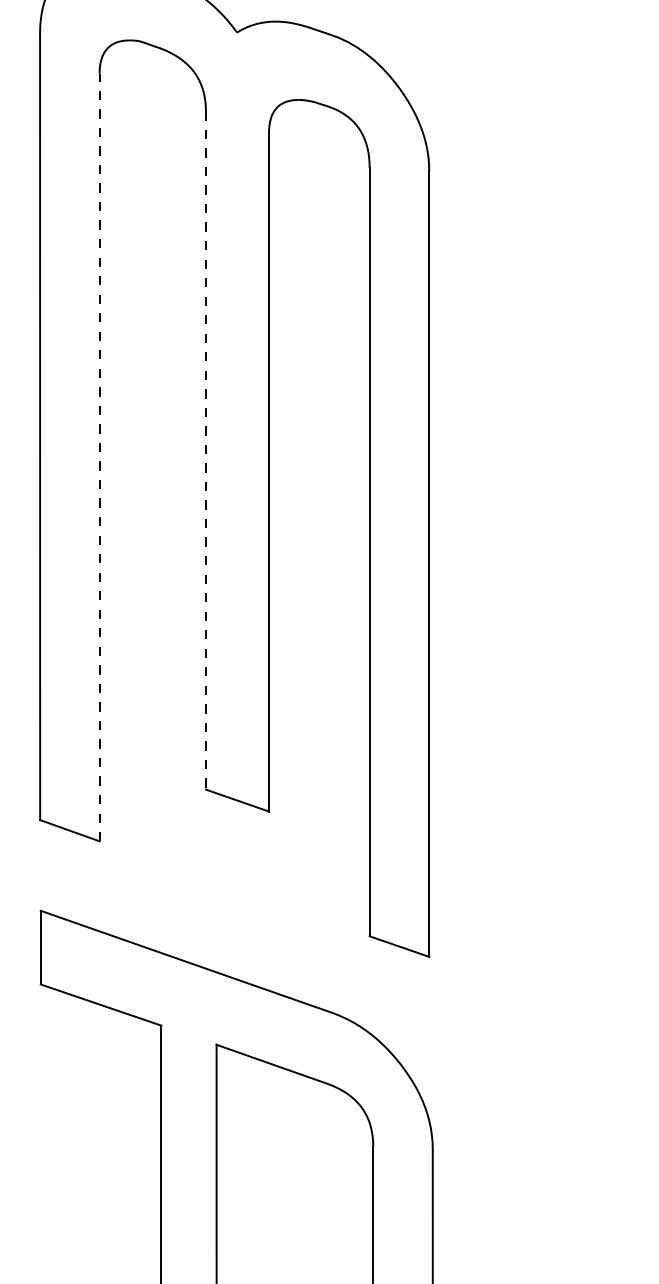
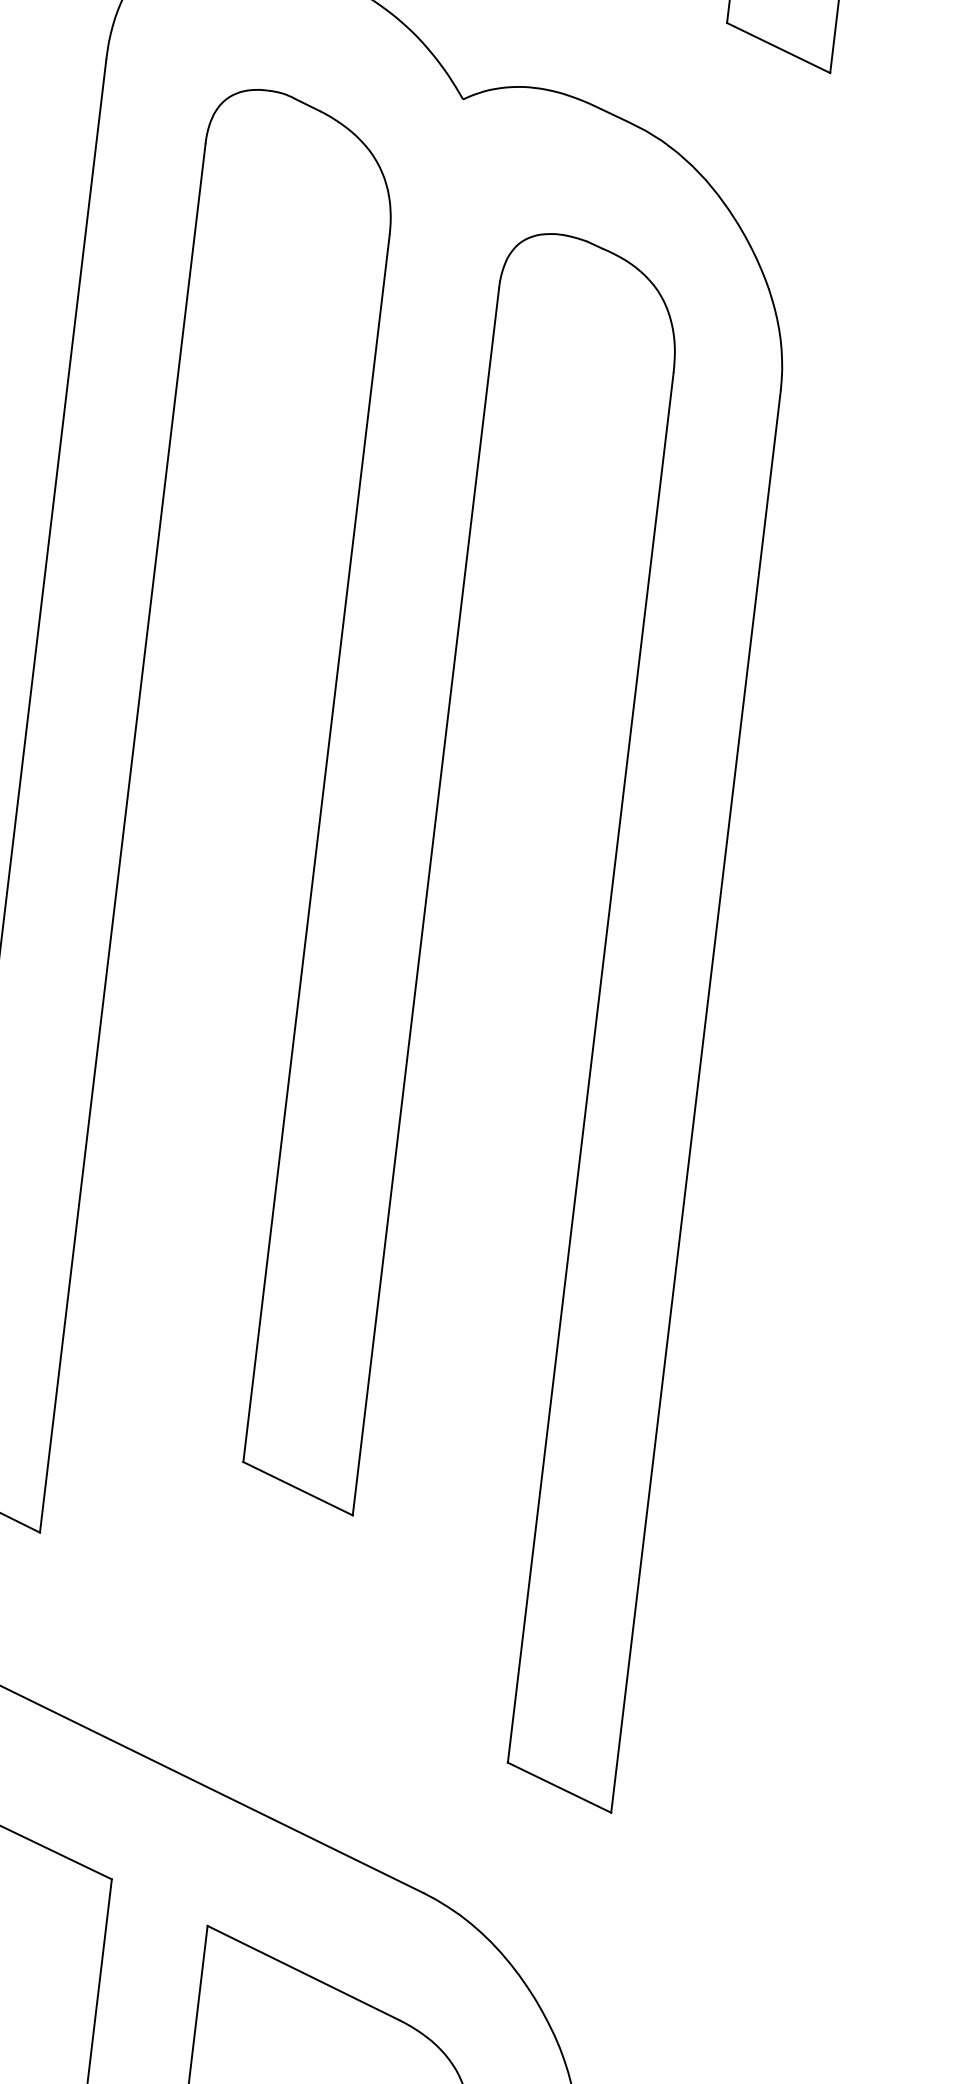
line: (205, 450) -> (315, 848), dashed -> solid
line: (99, 457) -> (122, 838), dashed -> solid

